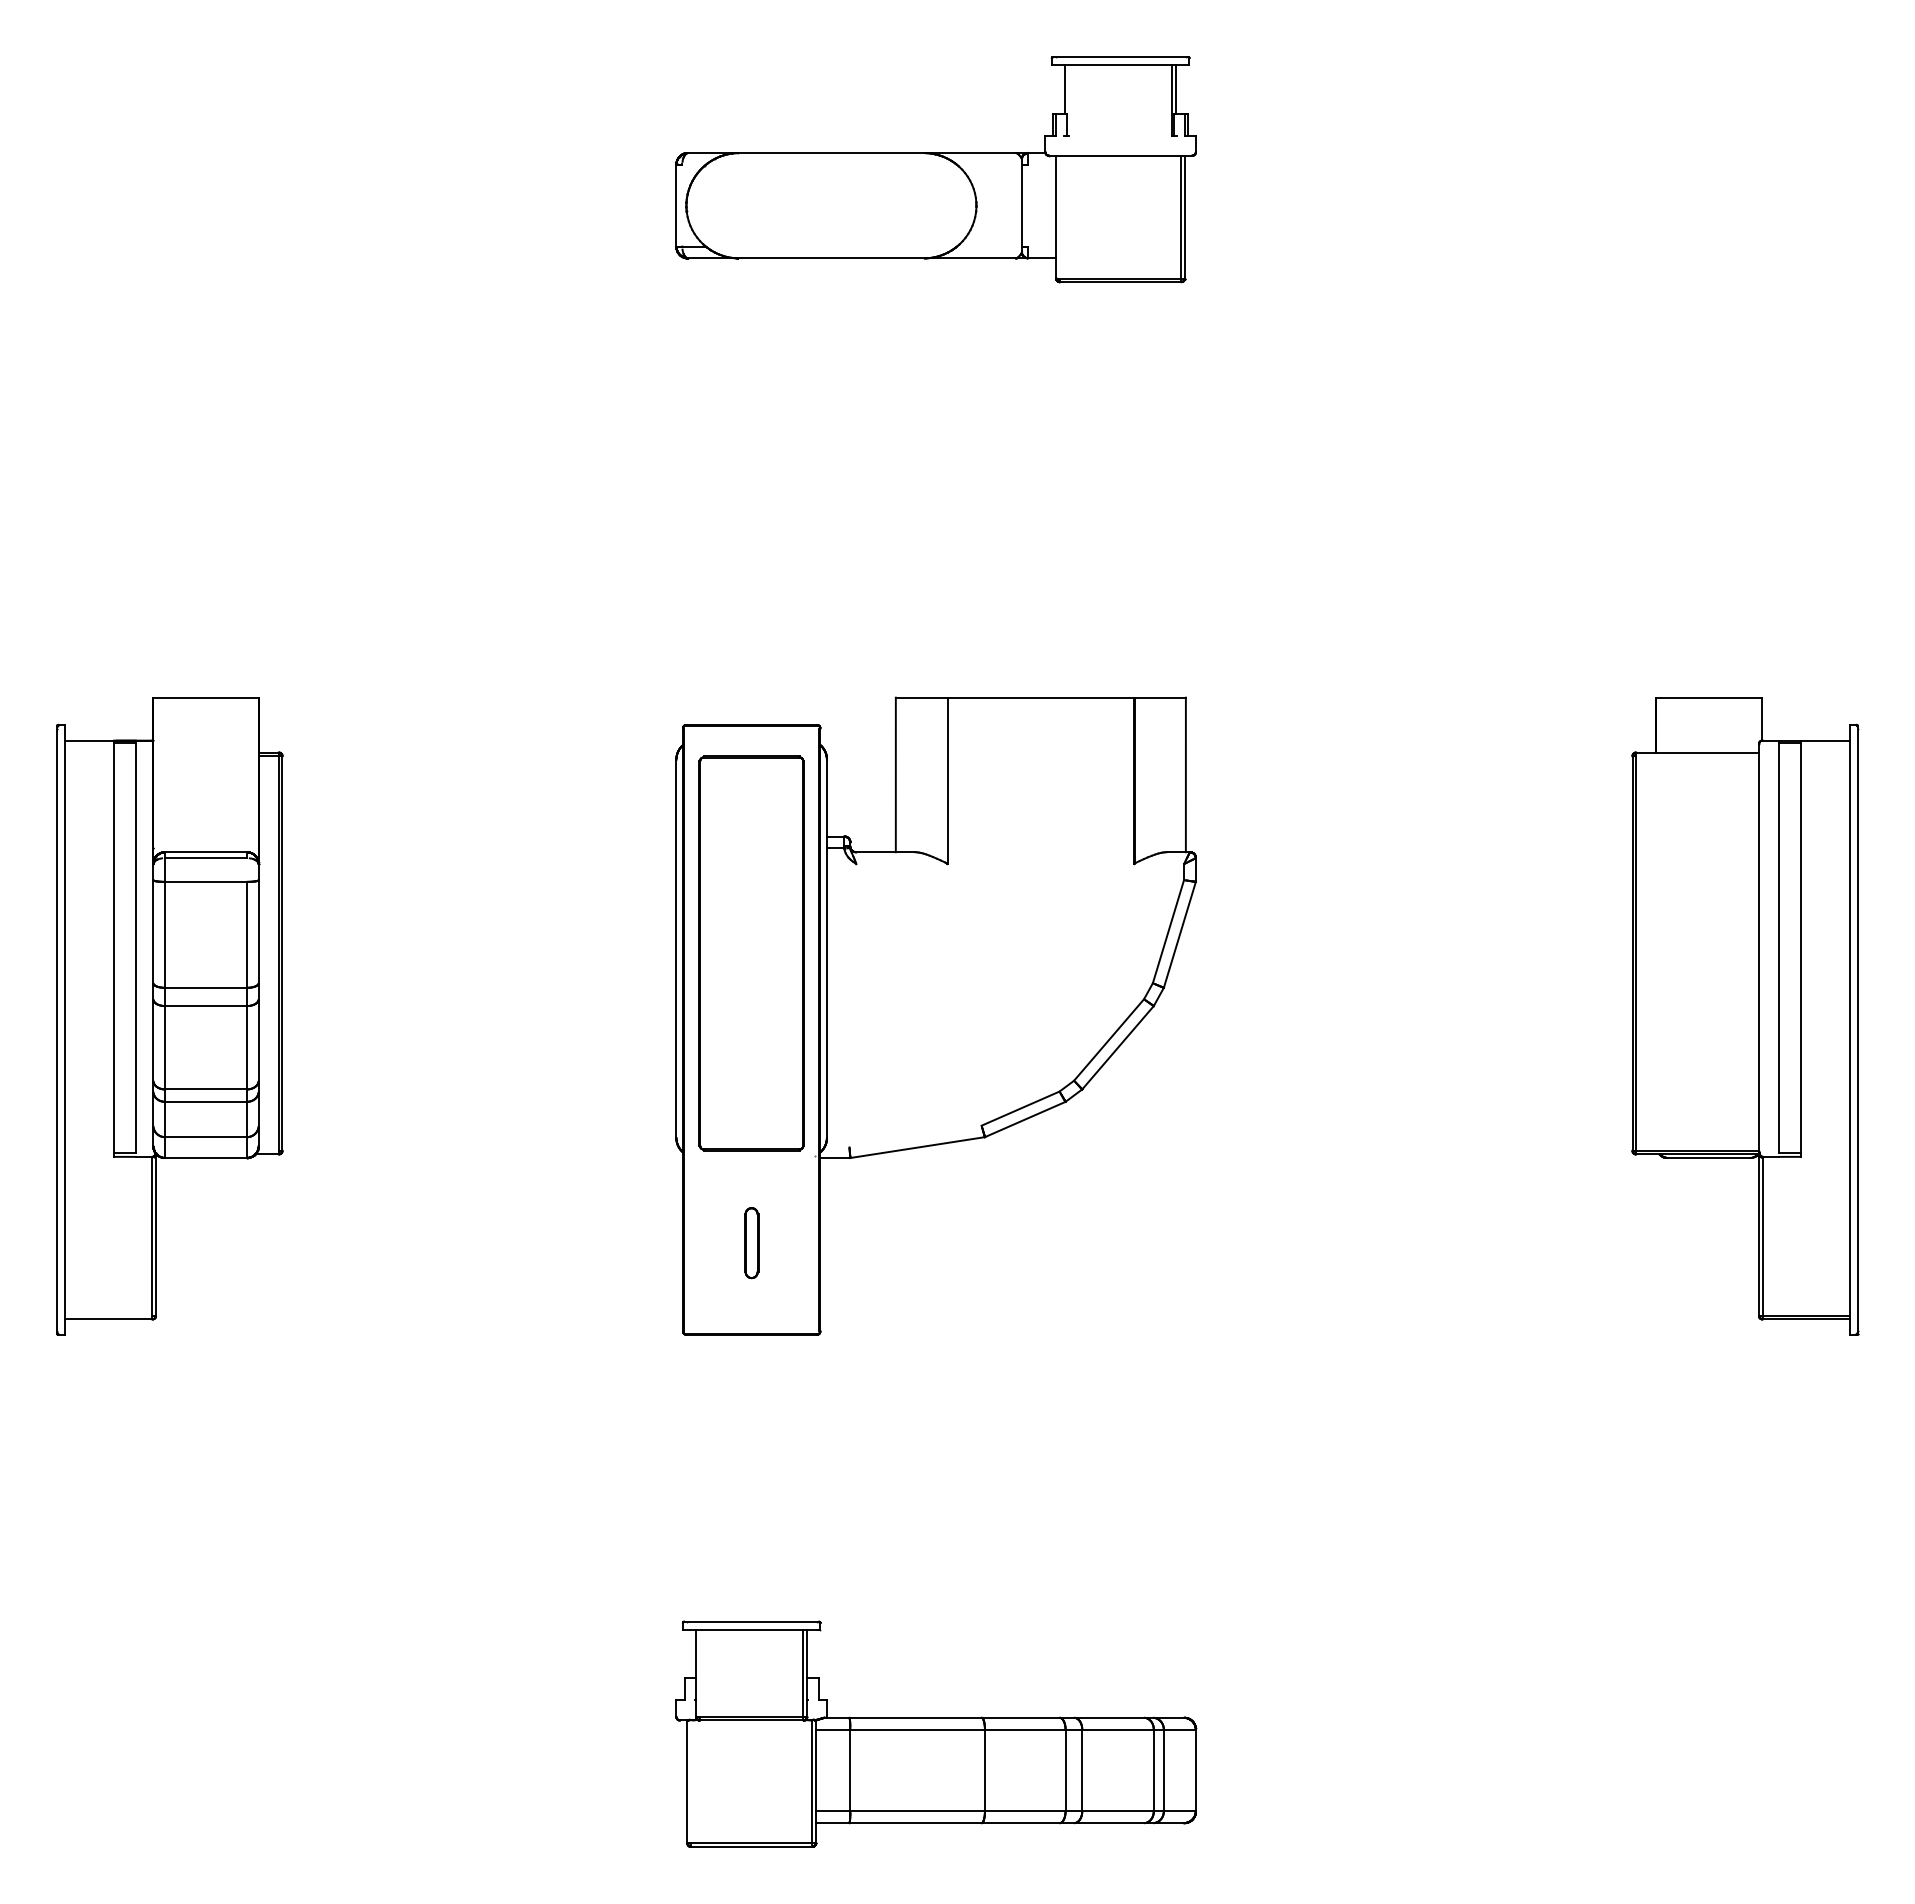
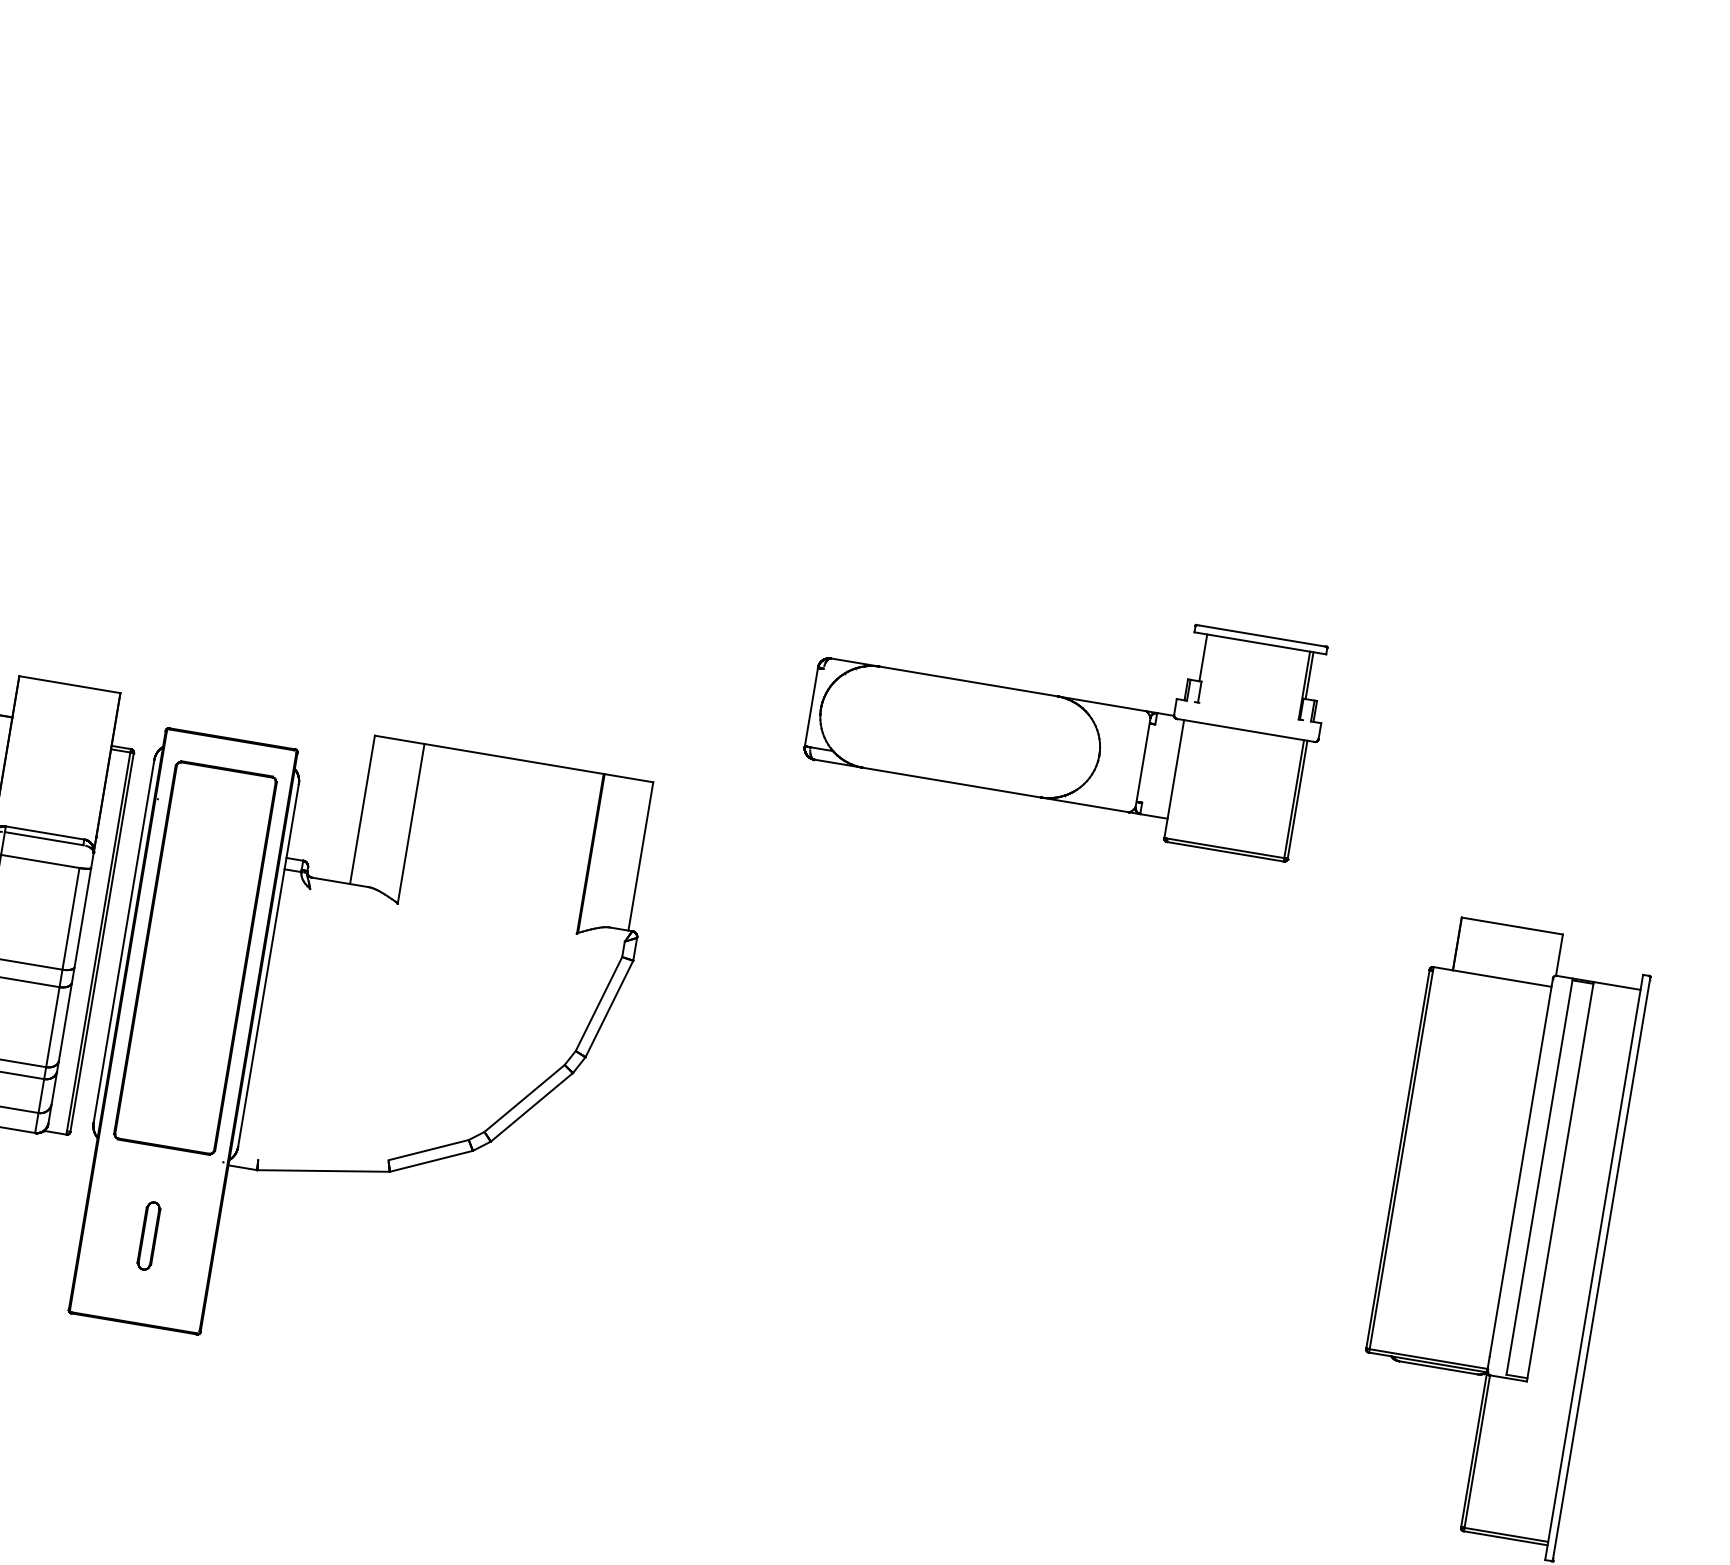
part: (935, 169) -> (1065, 714), moved
part: (935, 1015) -> (361, 1047), moved

